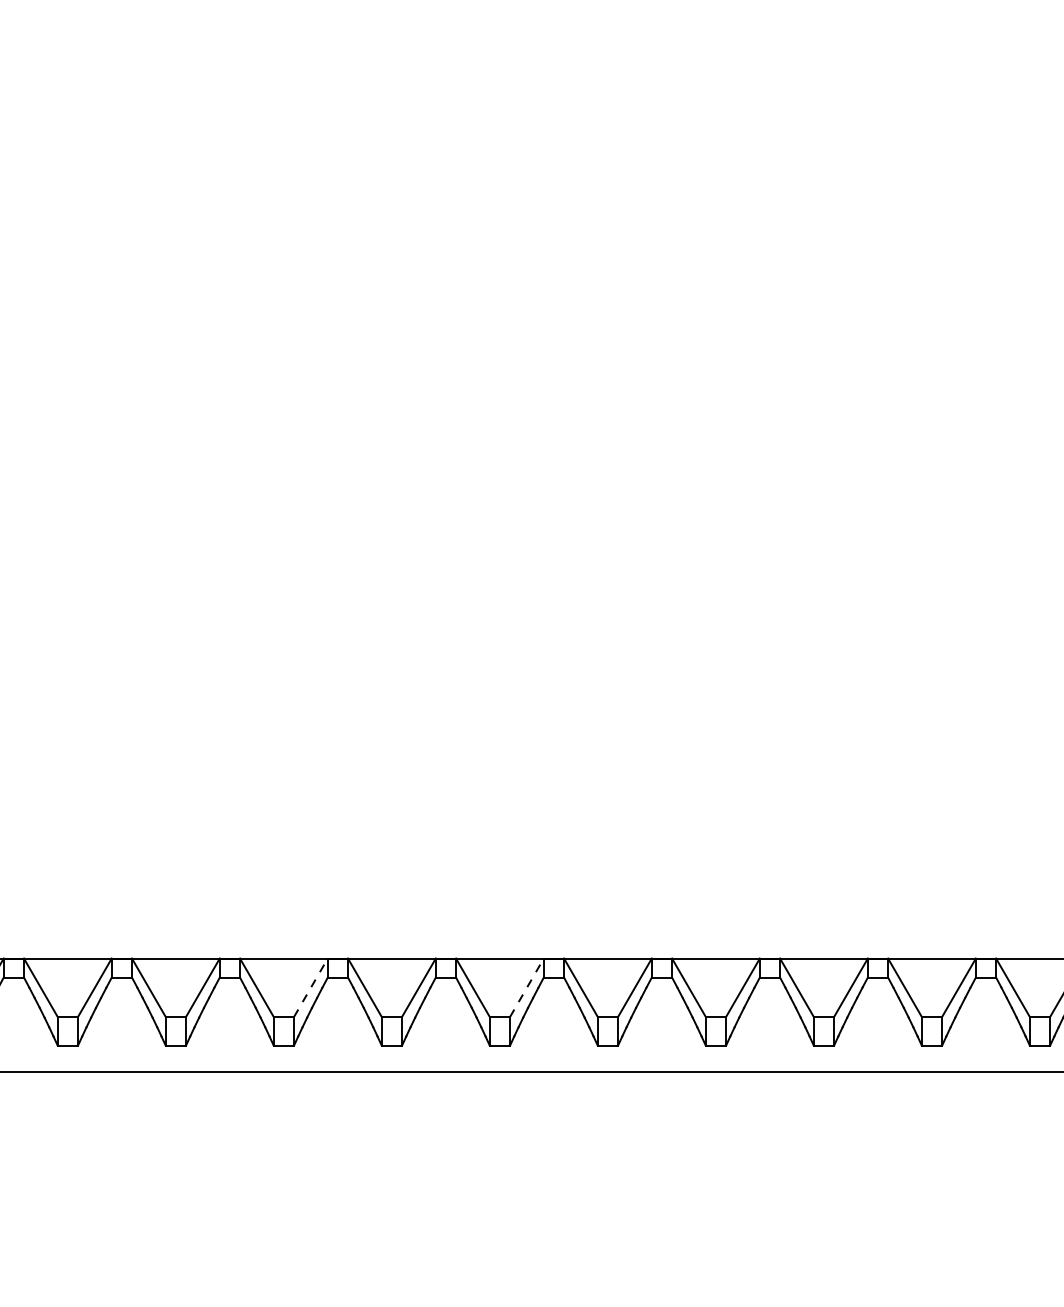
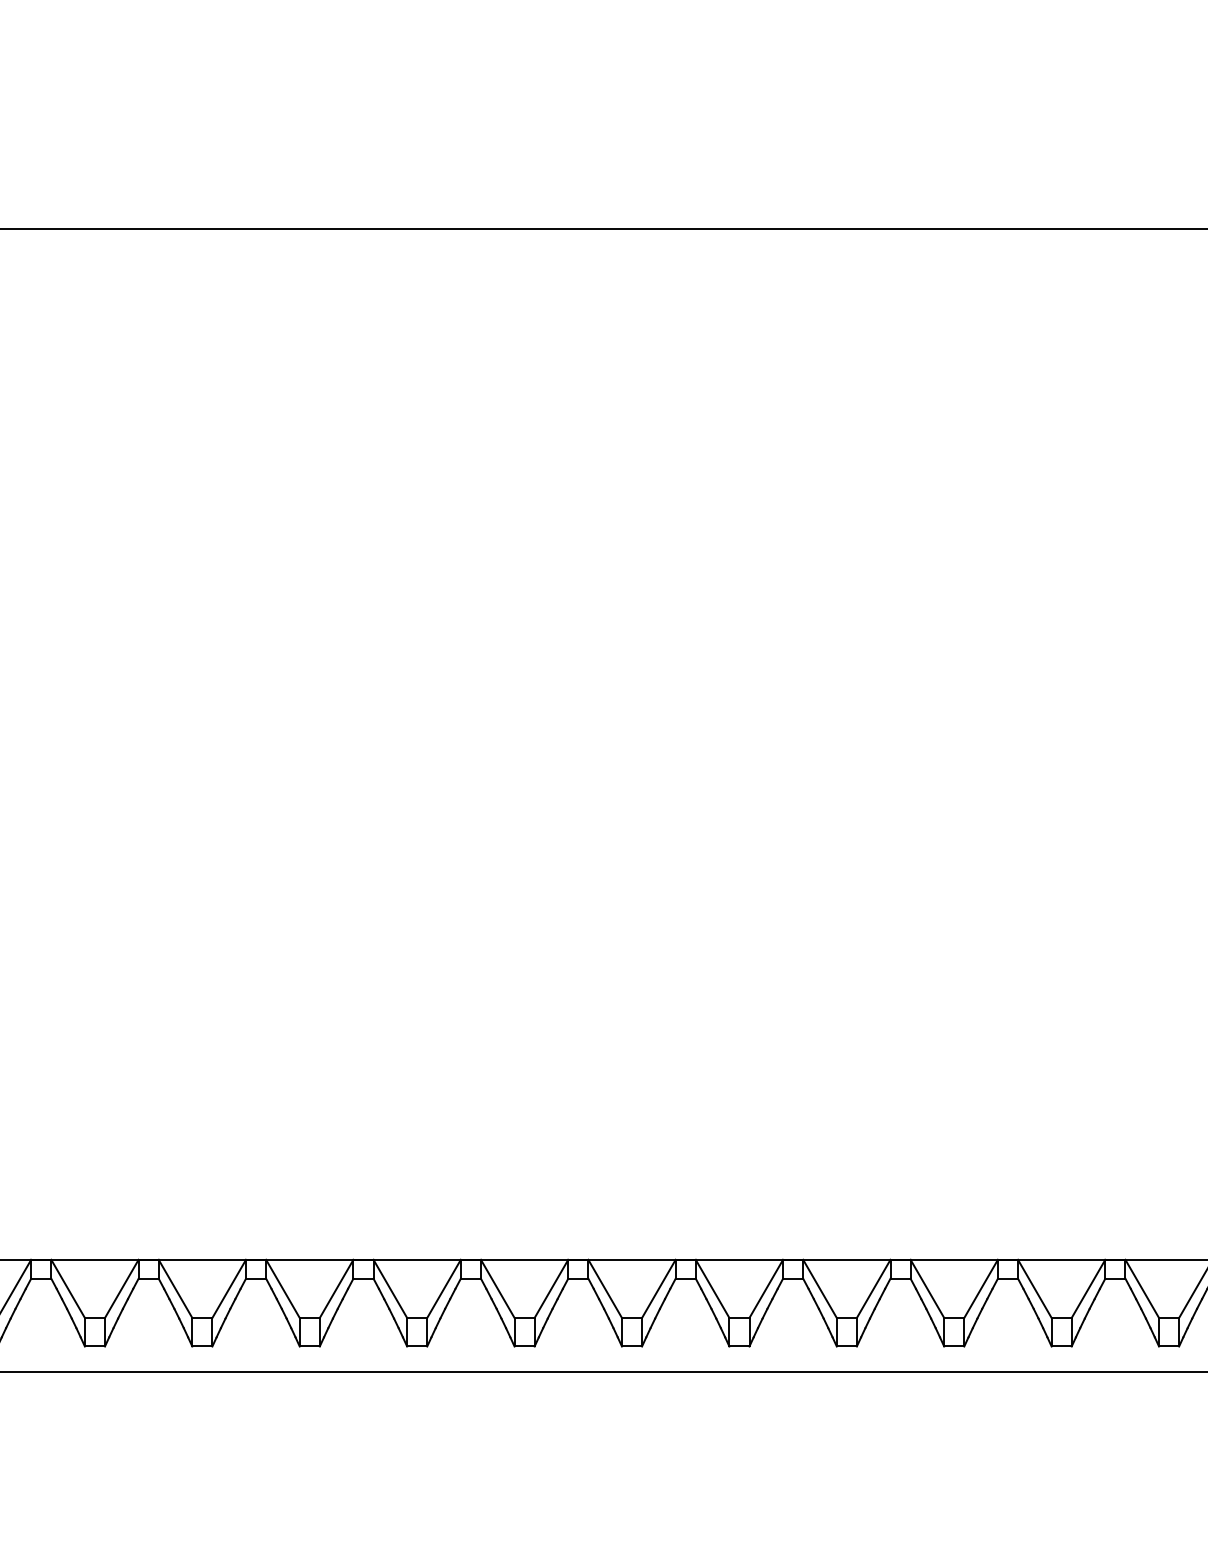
line: (310, 987) -> (336, 1288), dashed -> solid
line: (526, 987) -> (551, 1288), dashed -> solid

